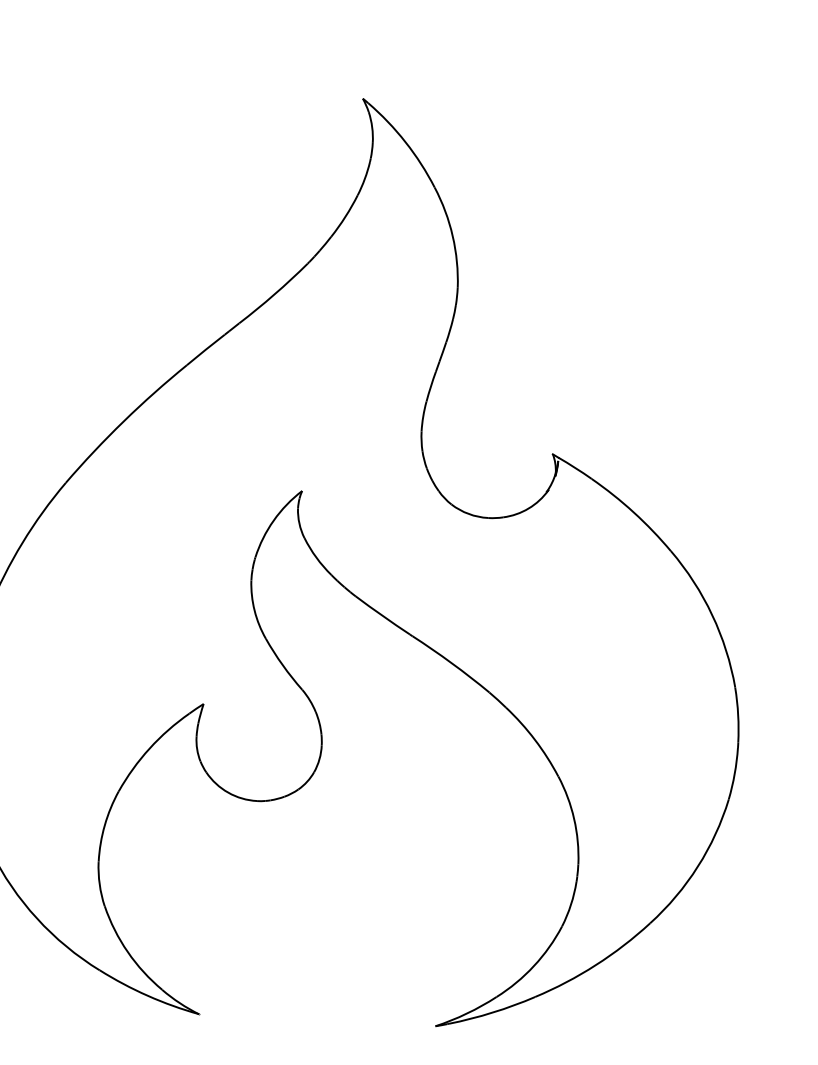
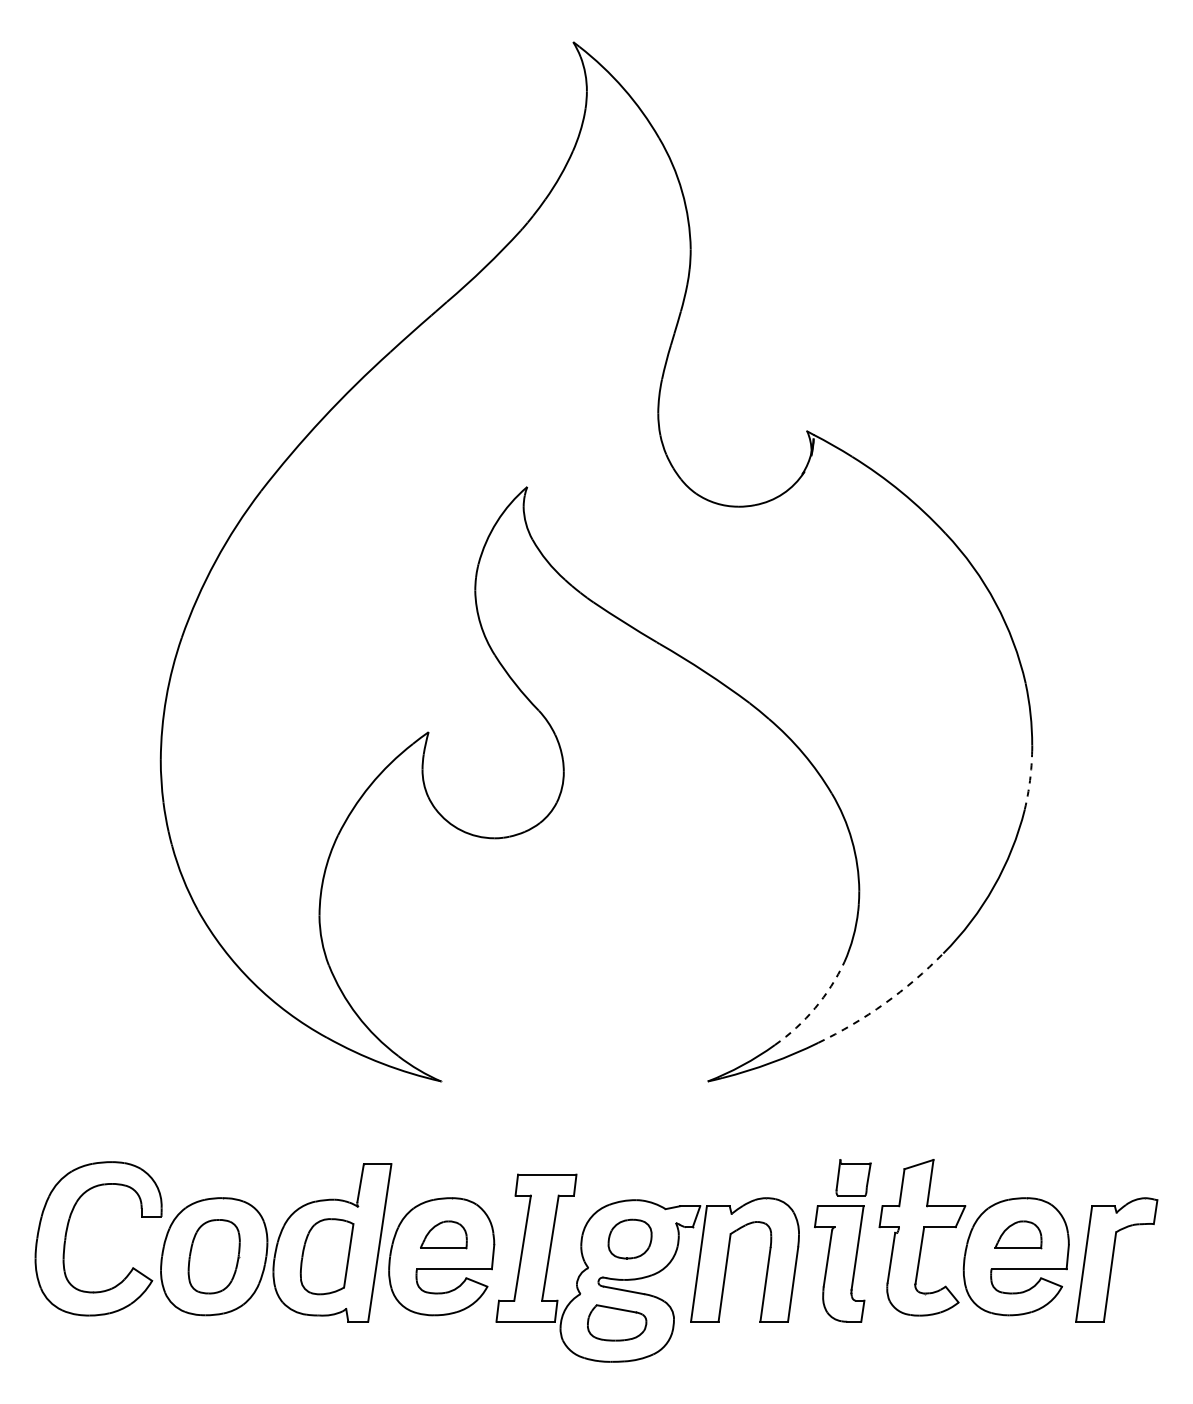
arc: (735, 773) -> (1030, 780), solid -> dashed
arc: (595, 965) -> (884, 1003), solid -> dashed
arc: (534, 966) -> (815, 1008), solid -> dashed

